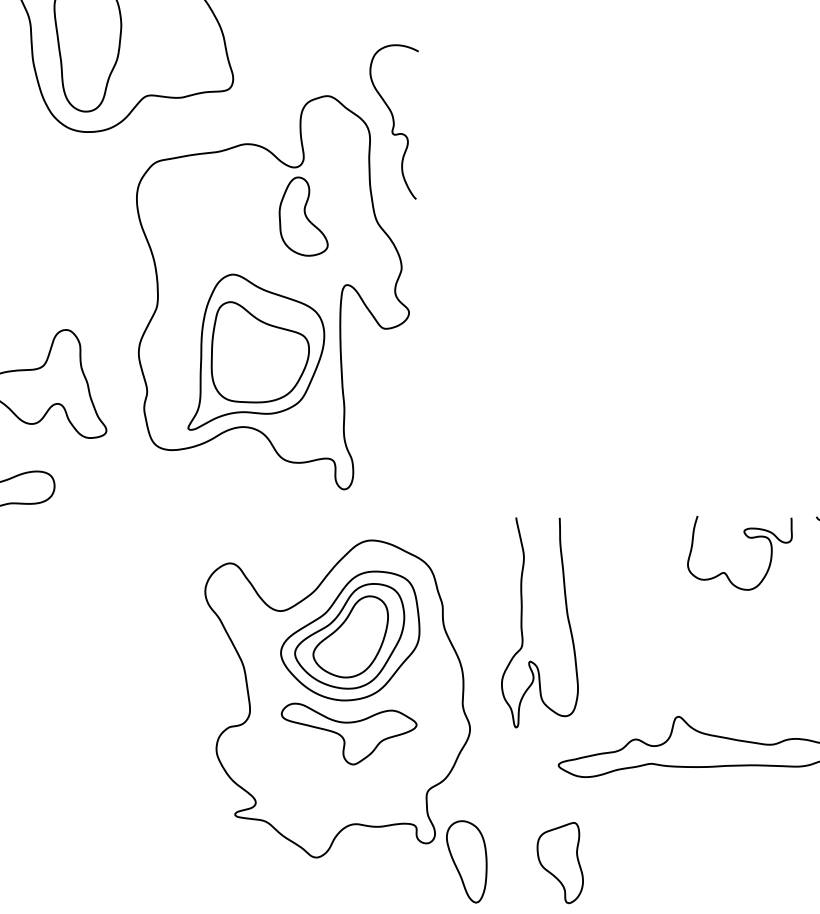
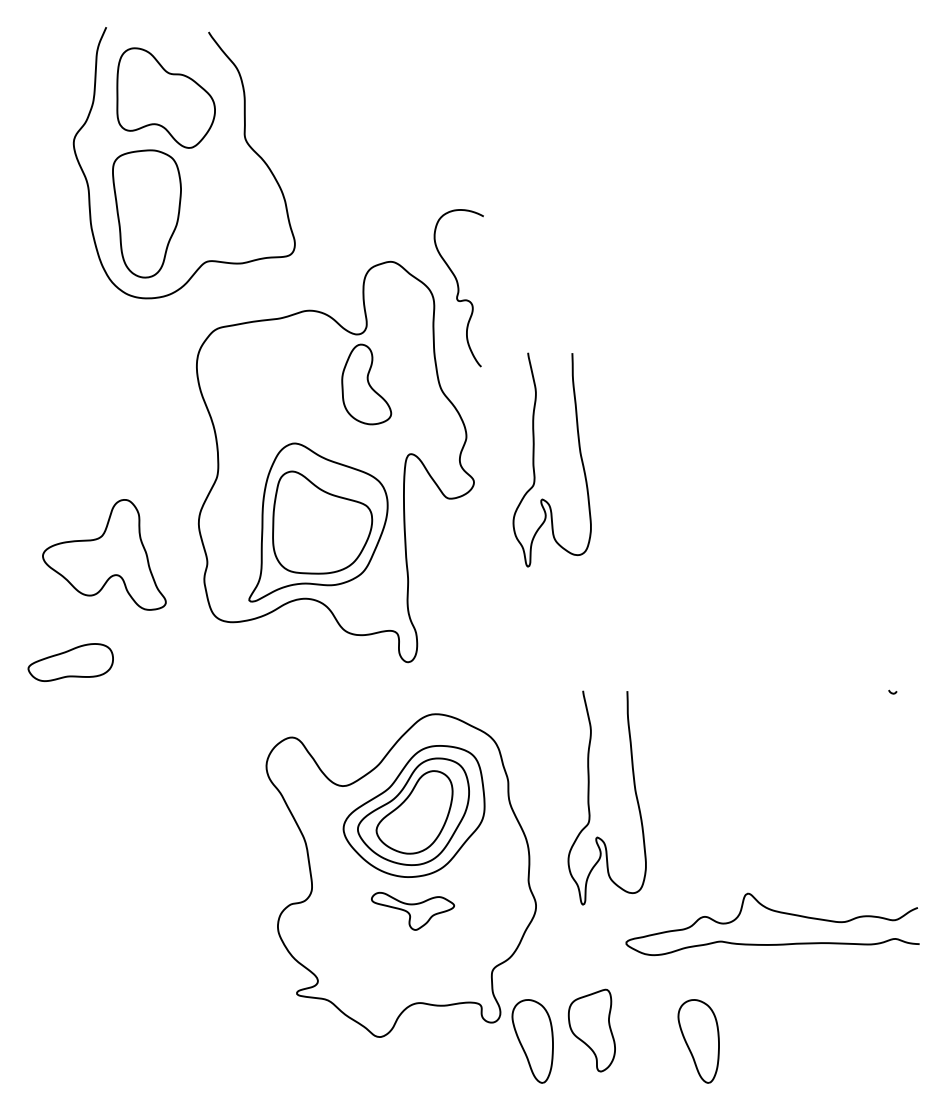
curve: (468, 290) -> (534, 459), added
curve: (747, 537) -> (818, 711), removed
part: (348, 734) -> (412, 911), size x0.6
part: (629, 861) -> (698, 1041), added
part: (559, 862) -> (591, 1030), moved

